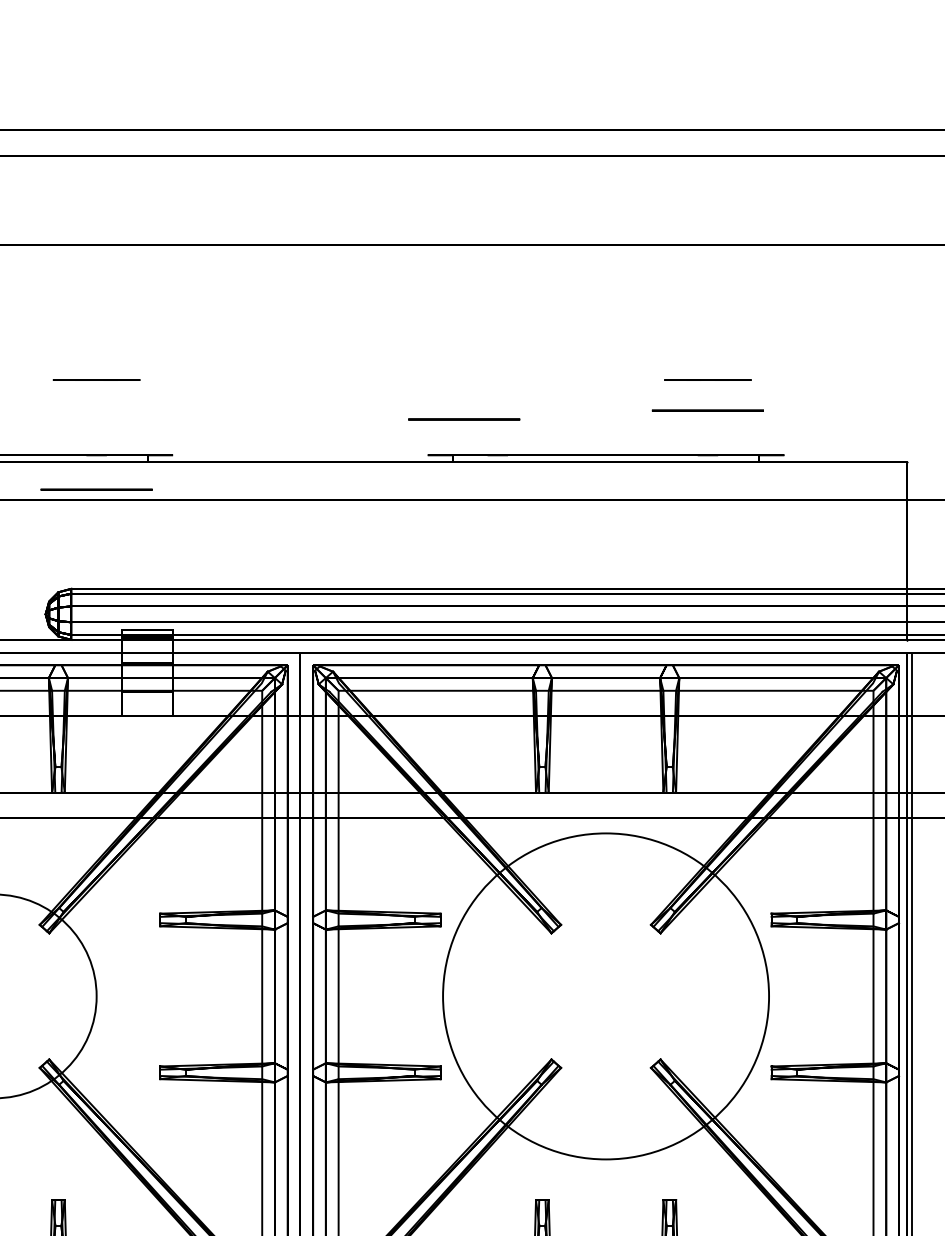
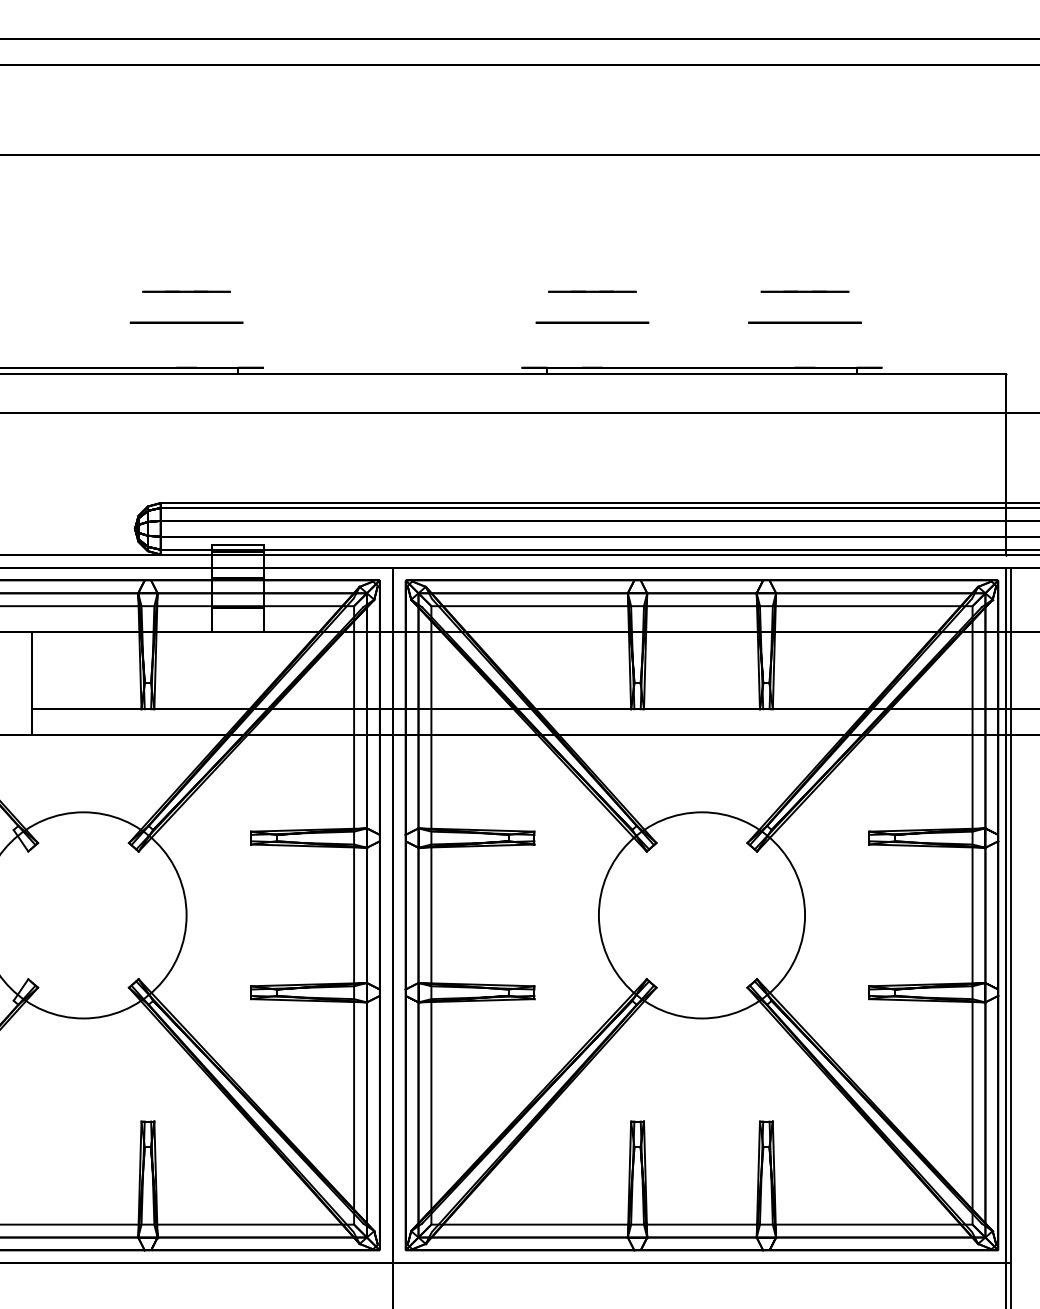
line: (497, 379) -> (592, 291), added
circle: (464, 419) -> (592, 322), moved
circle: (96, 489) -> (186, 322), moved
circle: (605, 996) -> (701, 915), size x0.62

